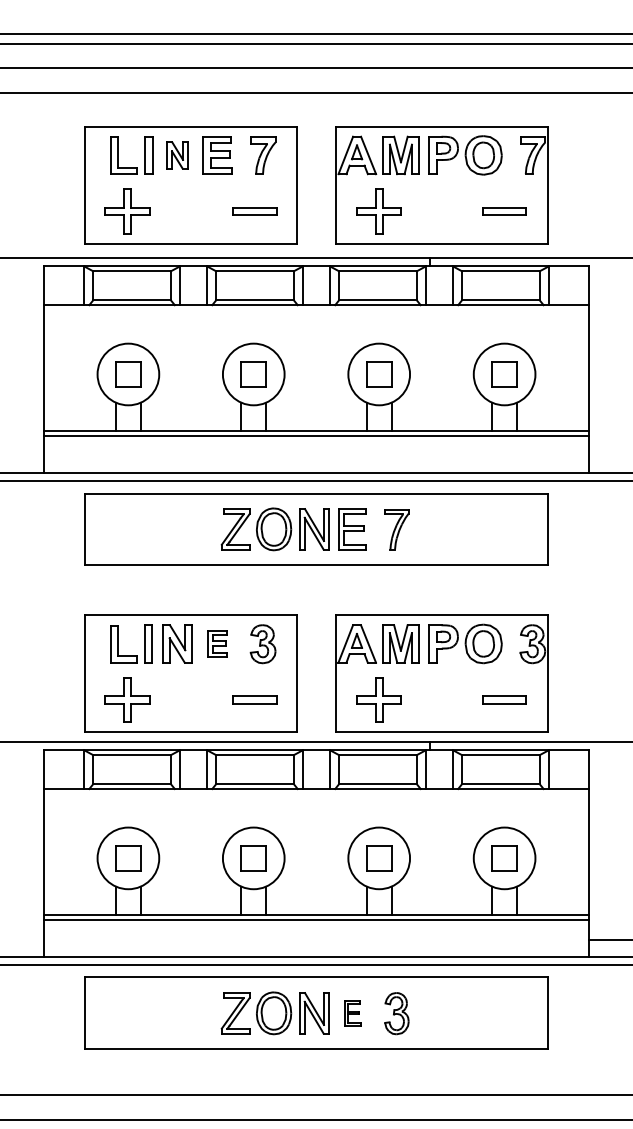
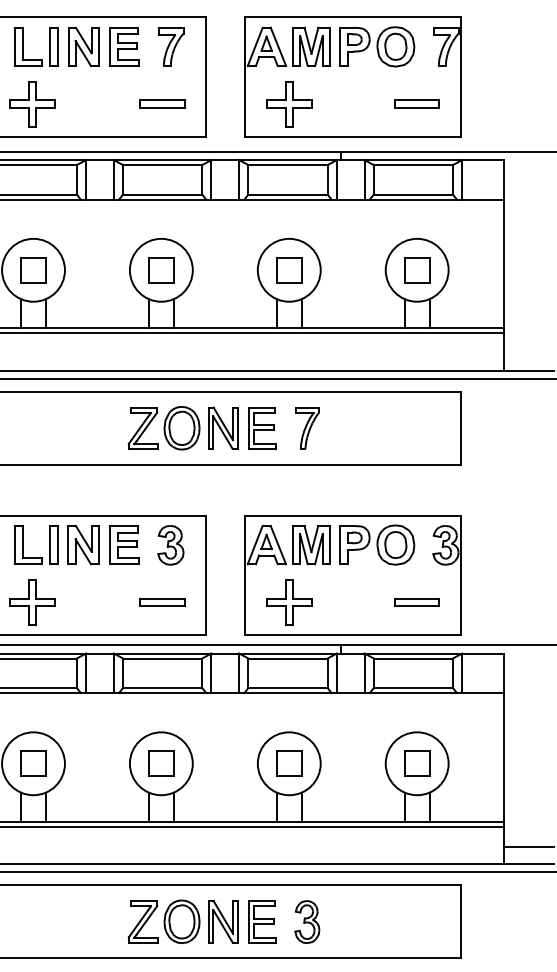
part: (177, 155) -> (83, 46), size x1.43
part: (217, 643) -> (124, 544), size x1.43
part: (352, 1013) -> (262, 921), size x1.67

